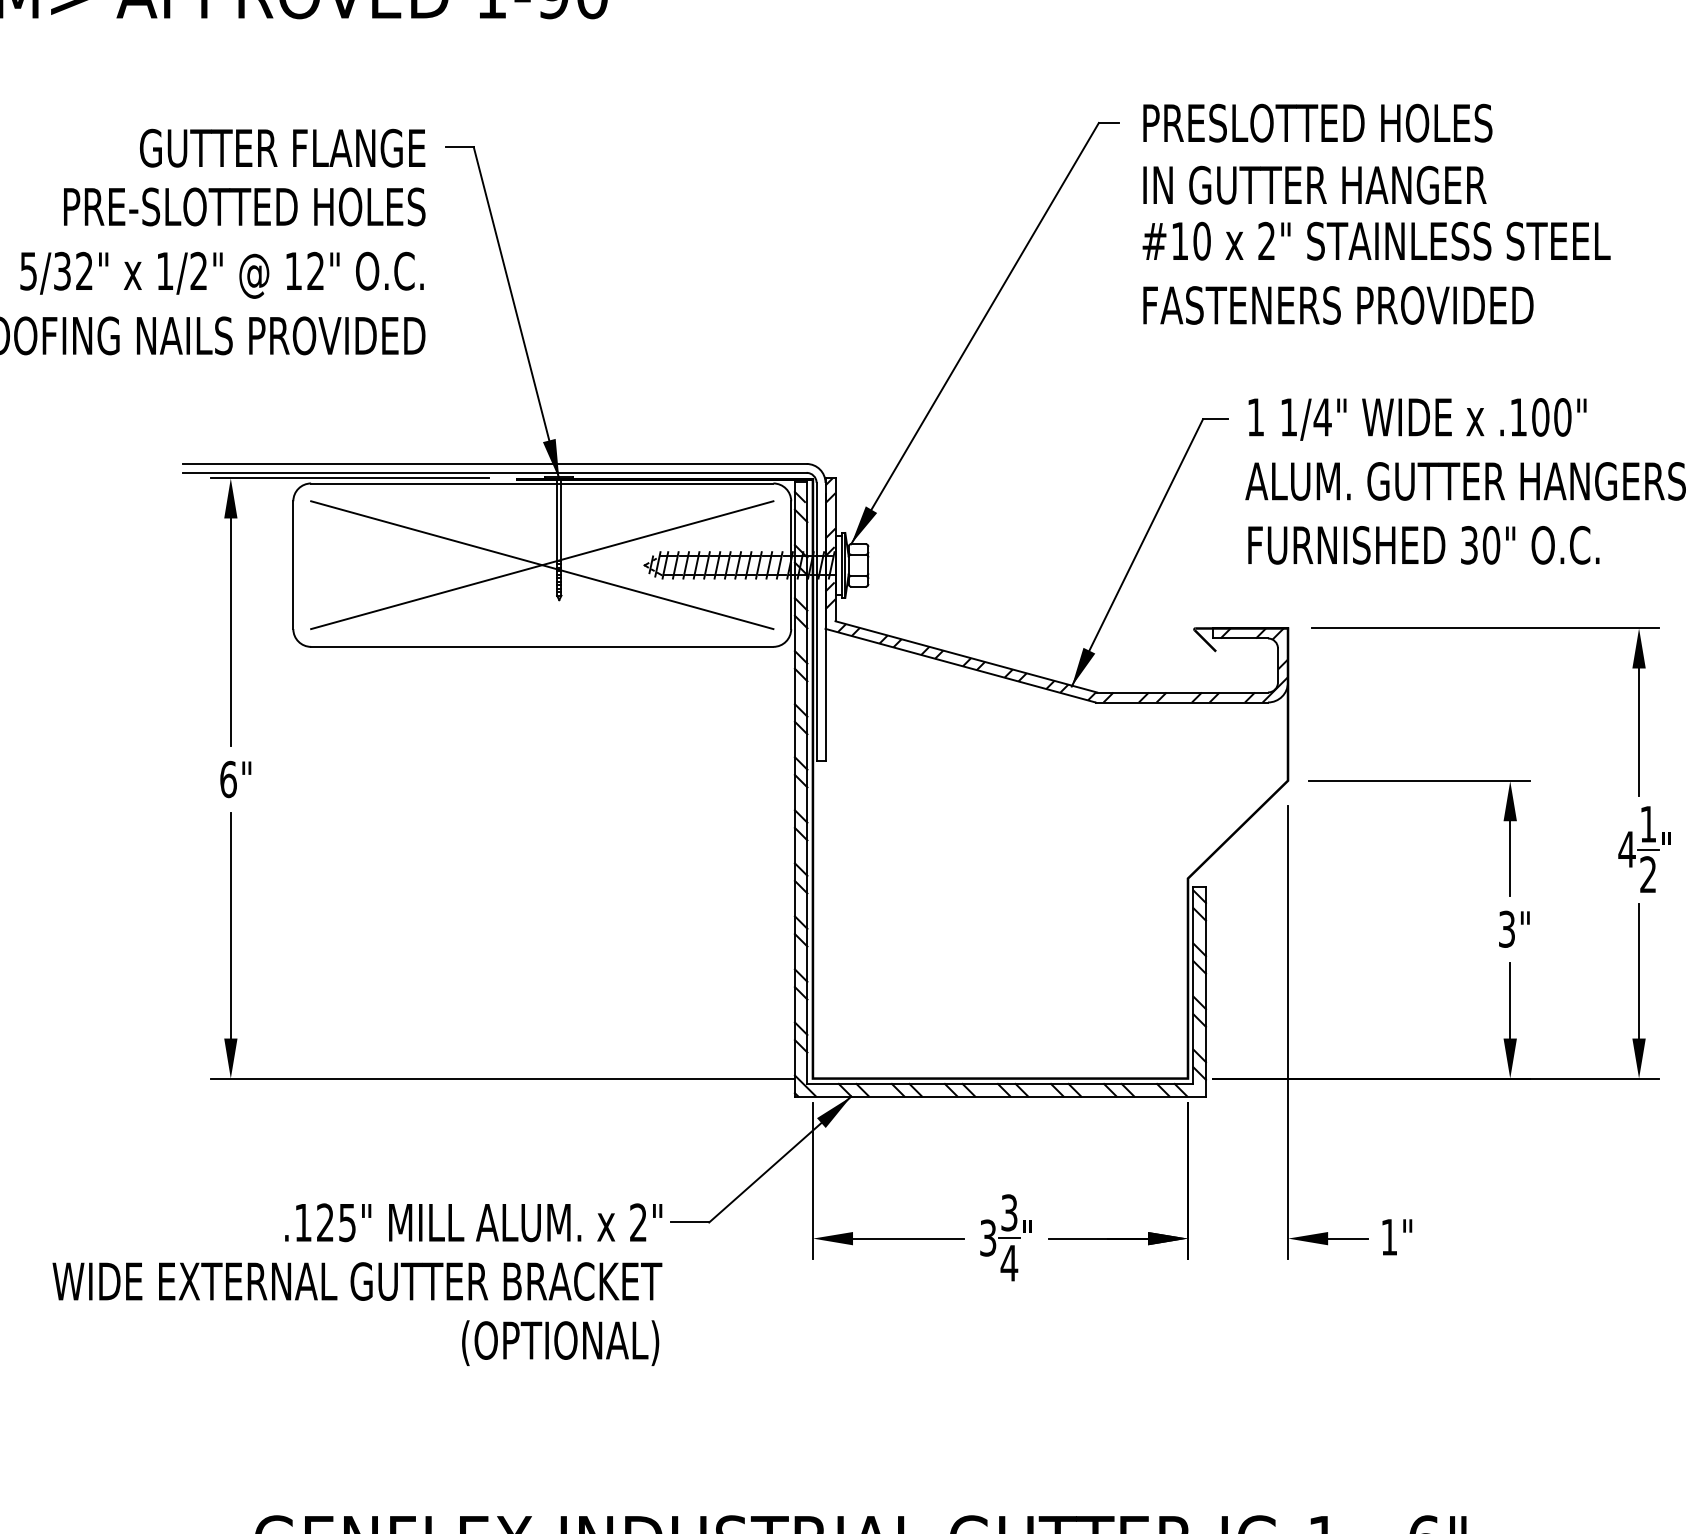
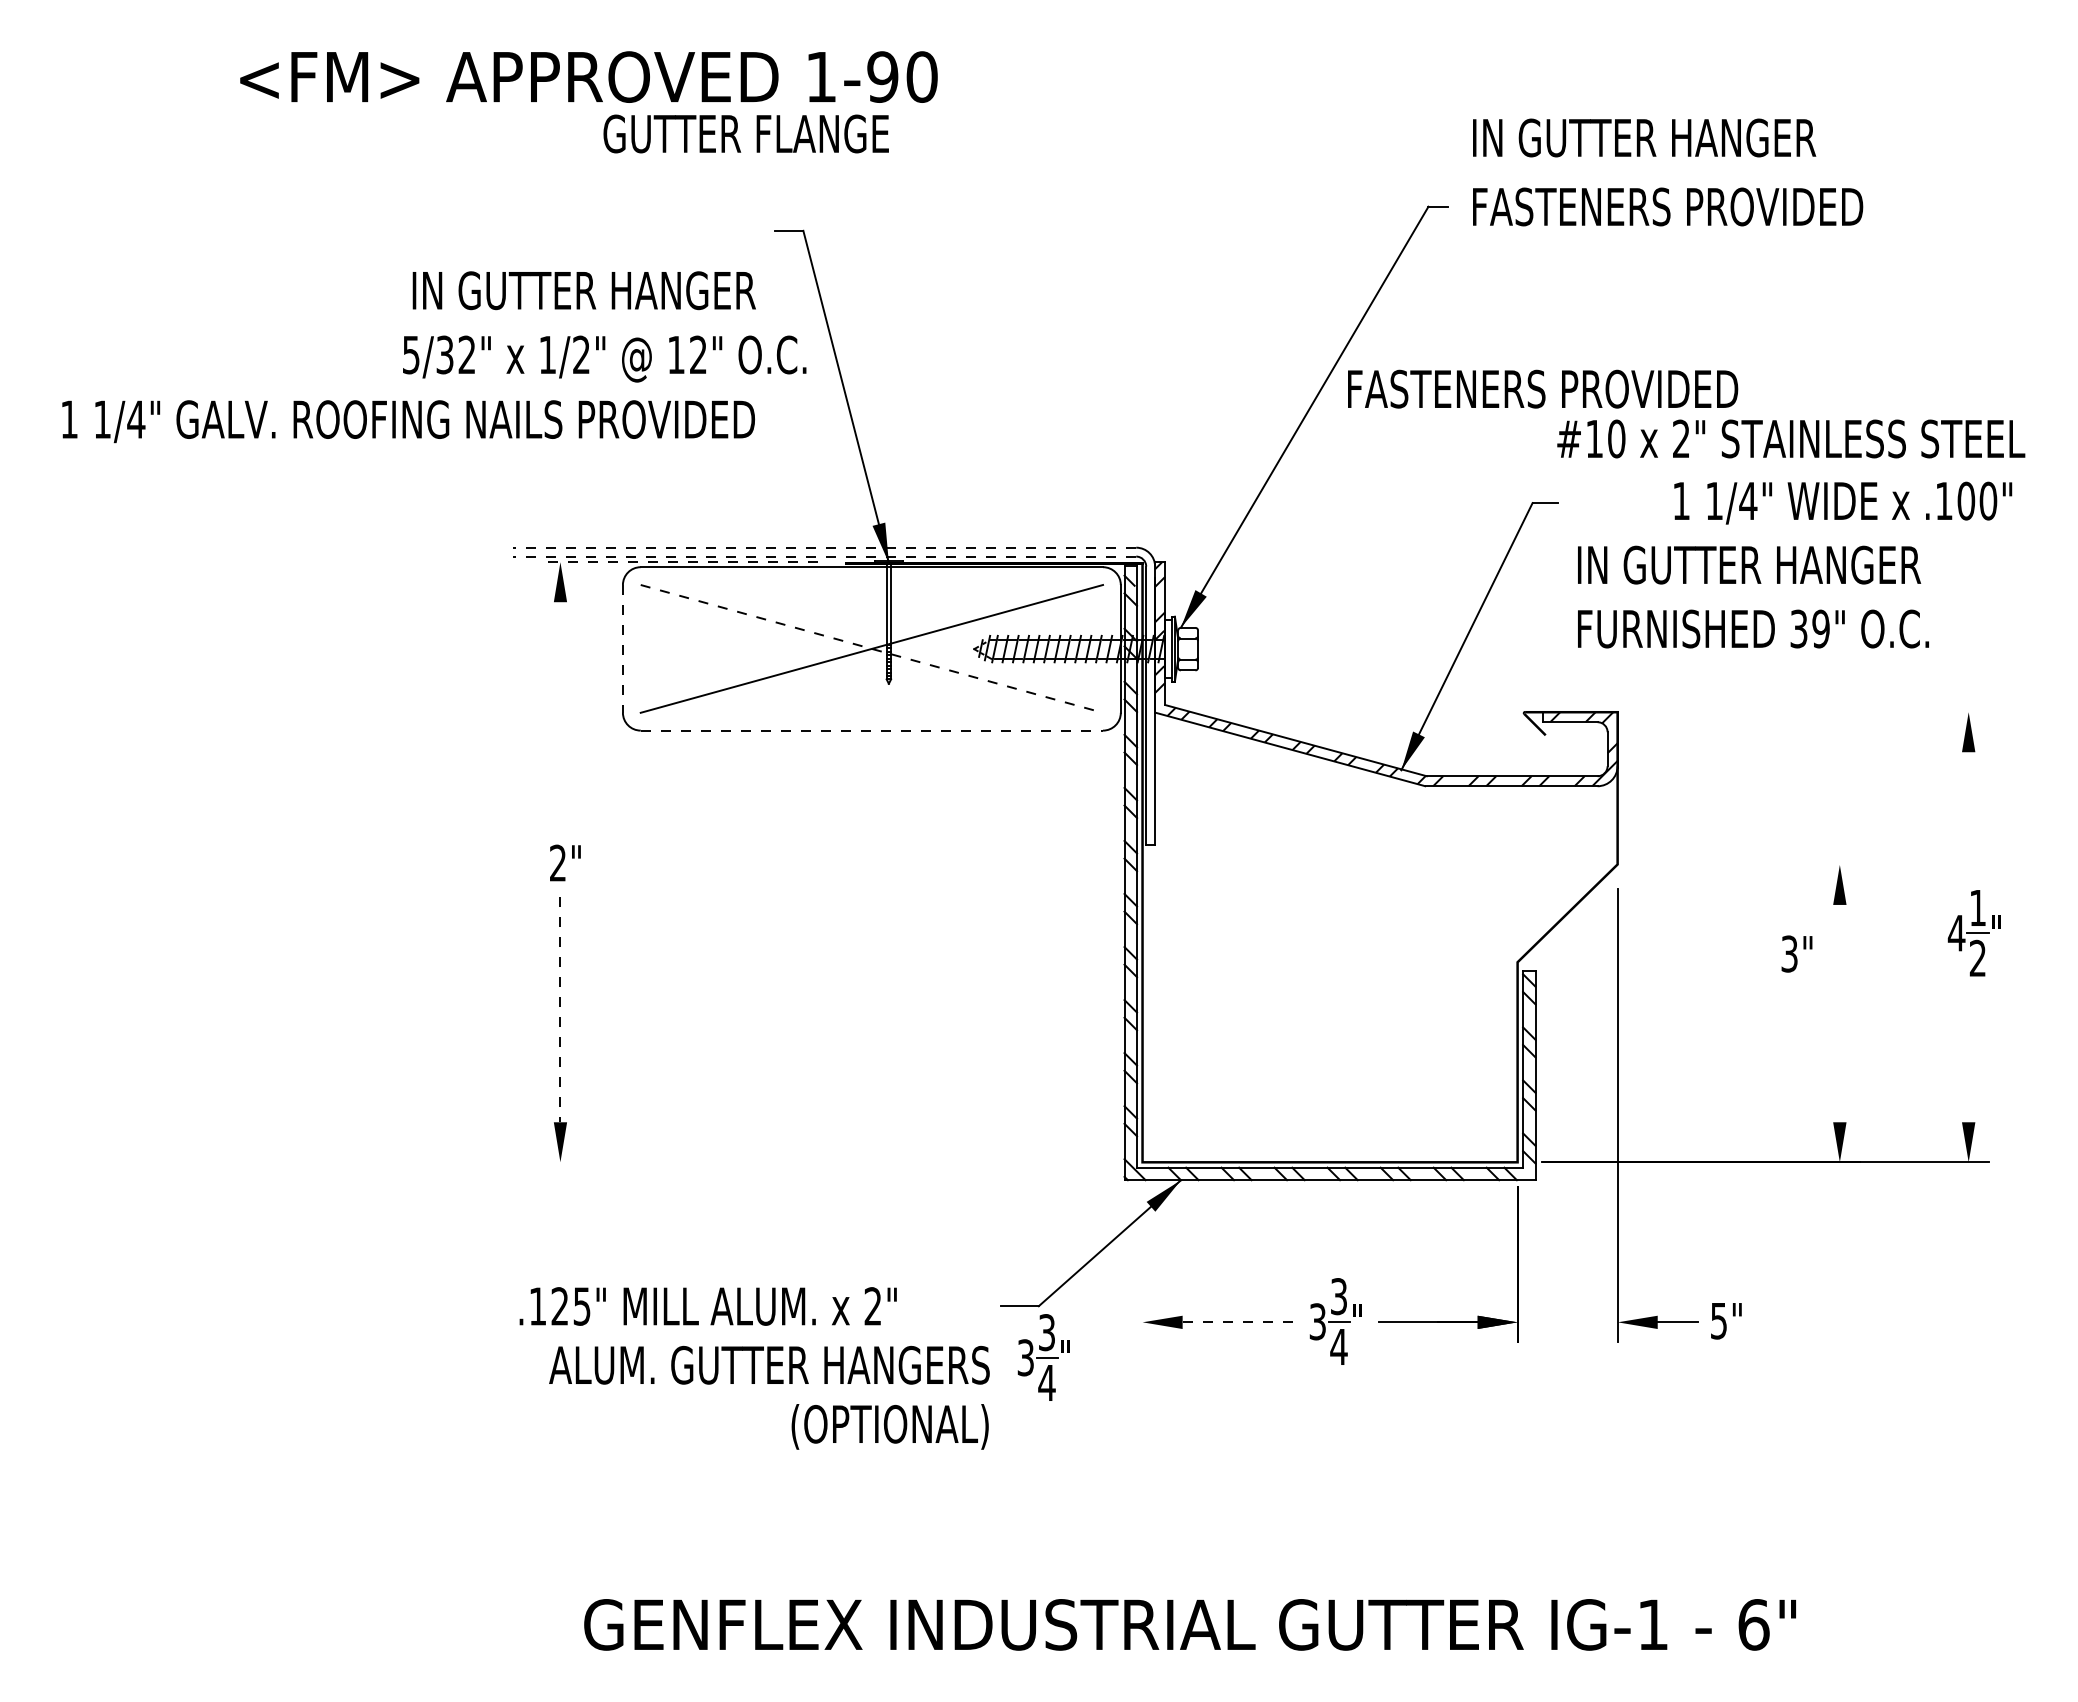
text: (1339, 122) -> (1669, 206), PRESLOTTED HOLES -> FASTENERS PROVIDED
text: (281, 147) -> (745, 133), moved
text: (1314, 184) -> (1644, 137), moved
text: (244, 206) -> (574, 290), PRE-SLOTTED HOLES -> IN GUTTER HANGER
text: (1376, 240) -> (1791, 438), moved
text: (221, 274) -> (604, 358), moved
text: (1338, 304) -> (1543, 388), moved
text: (1417, 418) -> (1843, 502), moved
line: (494, 463) -> (824, 547), solid -> dashed
line: (494, 472) -> (824, 556), solid -> dashed
line: (349, 478) -> (679, 562), solid -> dashed
text: (1465, 480) -> (1795, 564), ALUM. GUTTER HANGERS -> IN GUTTER HANGER
text: (1490, 544) -> (1820, 628), 30" -> 39"
line: (292, 564) -> (622, 648), solid -> dashed
line: (541, 564) -> (871, 648), solid -> dashed
line: (1485, 628) -> (1815, 712), removed
line: (230, 631) -> (560, 715), removed
line: (542, 646) -> (872, 730), solid -> dashed
line: (1638, 731) -> (1968, 815), removed
text: (228, 778) -> (558, 862), 6" -> 2"
line: (1418, 780) -> (1748, 864), removed
line: (1509, 857) -> (1839, 941), removed
line: (230, 925) -> (560, 1009), solid -> dashed
text: (1513, 928) -> (1796, 953), moved
line: (1638, 970) -> (1968, 1054), removed
line: (1509, 1000) -> (1839, 1084), removed
line: (501, 1078) -> (831, 1162), removed
line: (812, 1180) -> (1142, 1264), removed
text: (472, 1222) -> (707, 1306), moved
text: (1388, 1237) -> (1718, 1321), 1" -> 5"
line: (907, 1238) -> (1237, 1322), solid -> dashed
part: (713, 1273) -> (1043, 1357), added
text: (356, 1280) -> (686, 1364), WIDE EXTERNAL GUTTER BRACKET -> ALUM. GUTTER HANGERS

